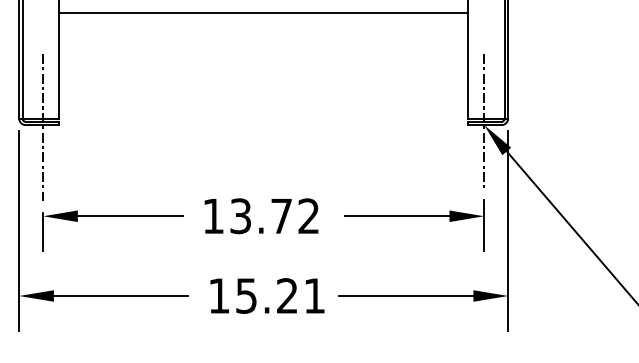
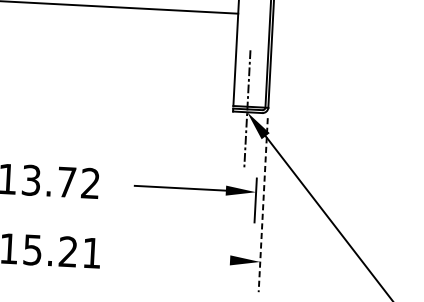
part: (414, 216) -> (195, 189), moved
line: (508, 231) -> (263, 205), solid -> dashed
line: (405, 296) -> (170, 257), removed

